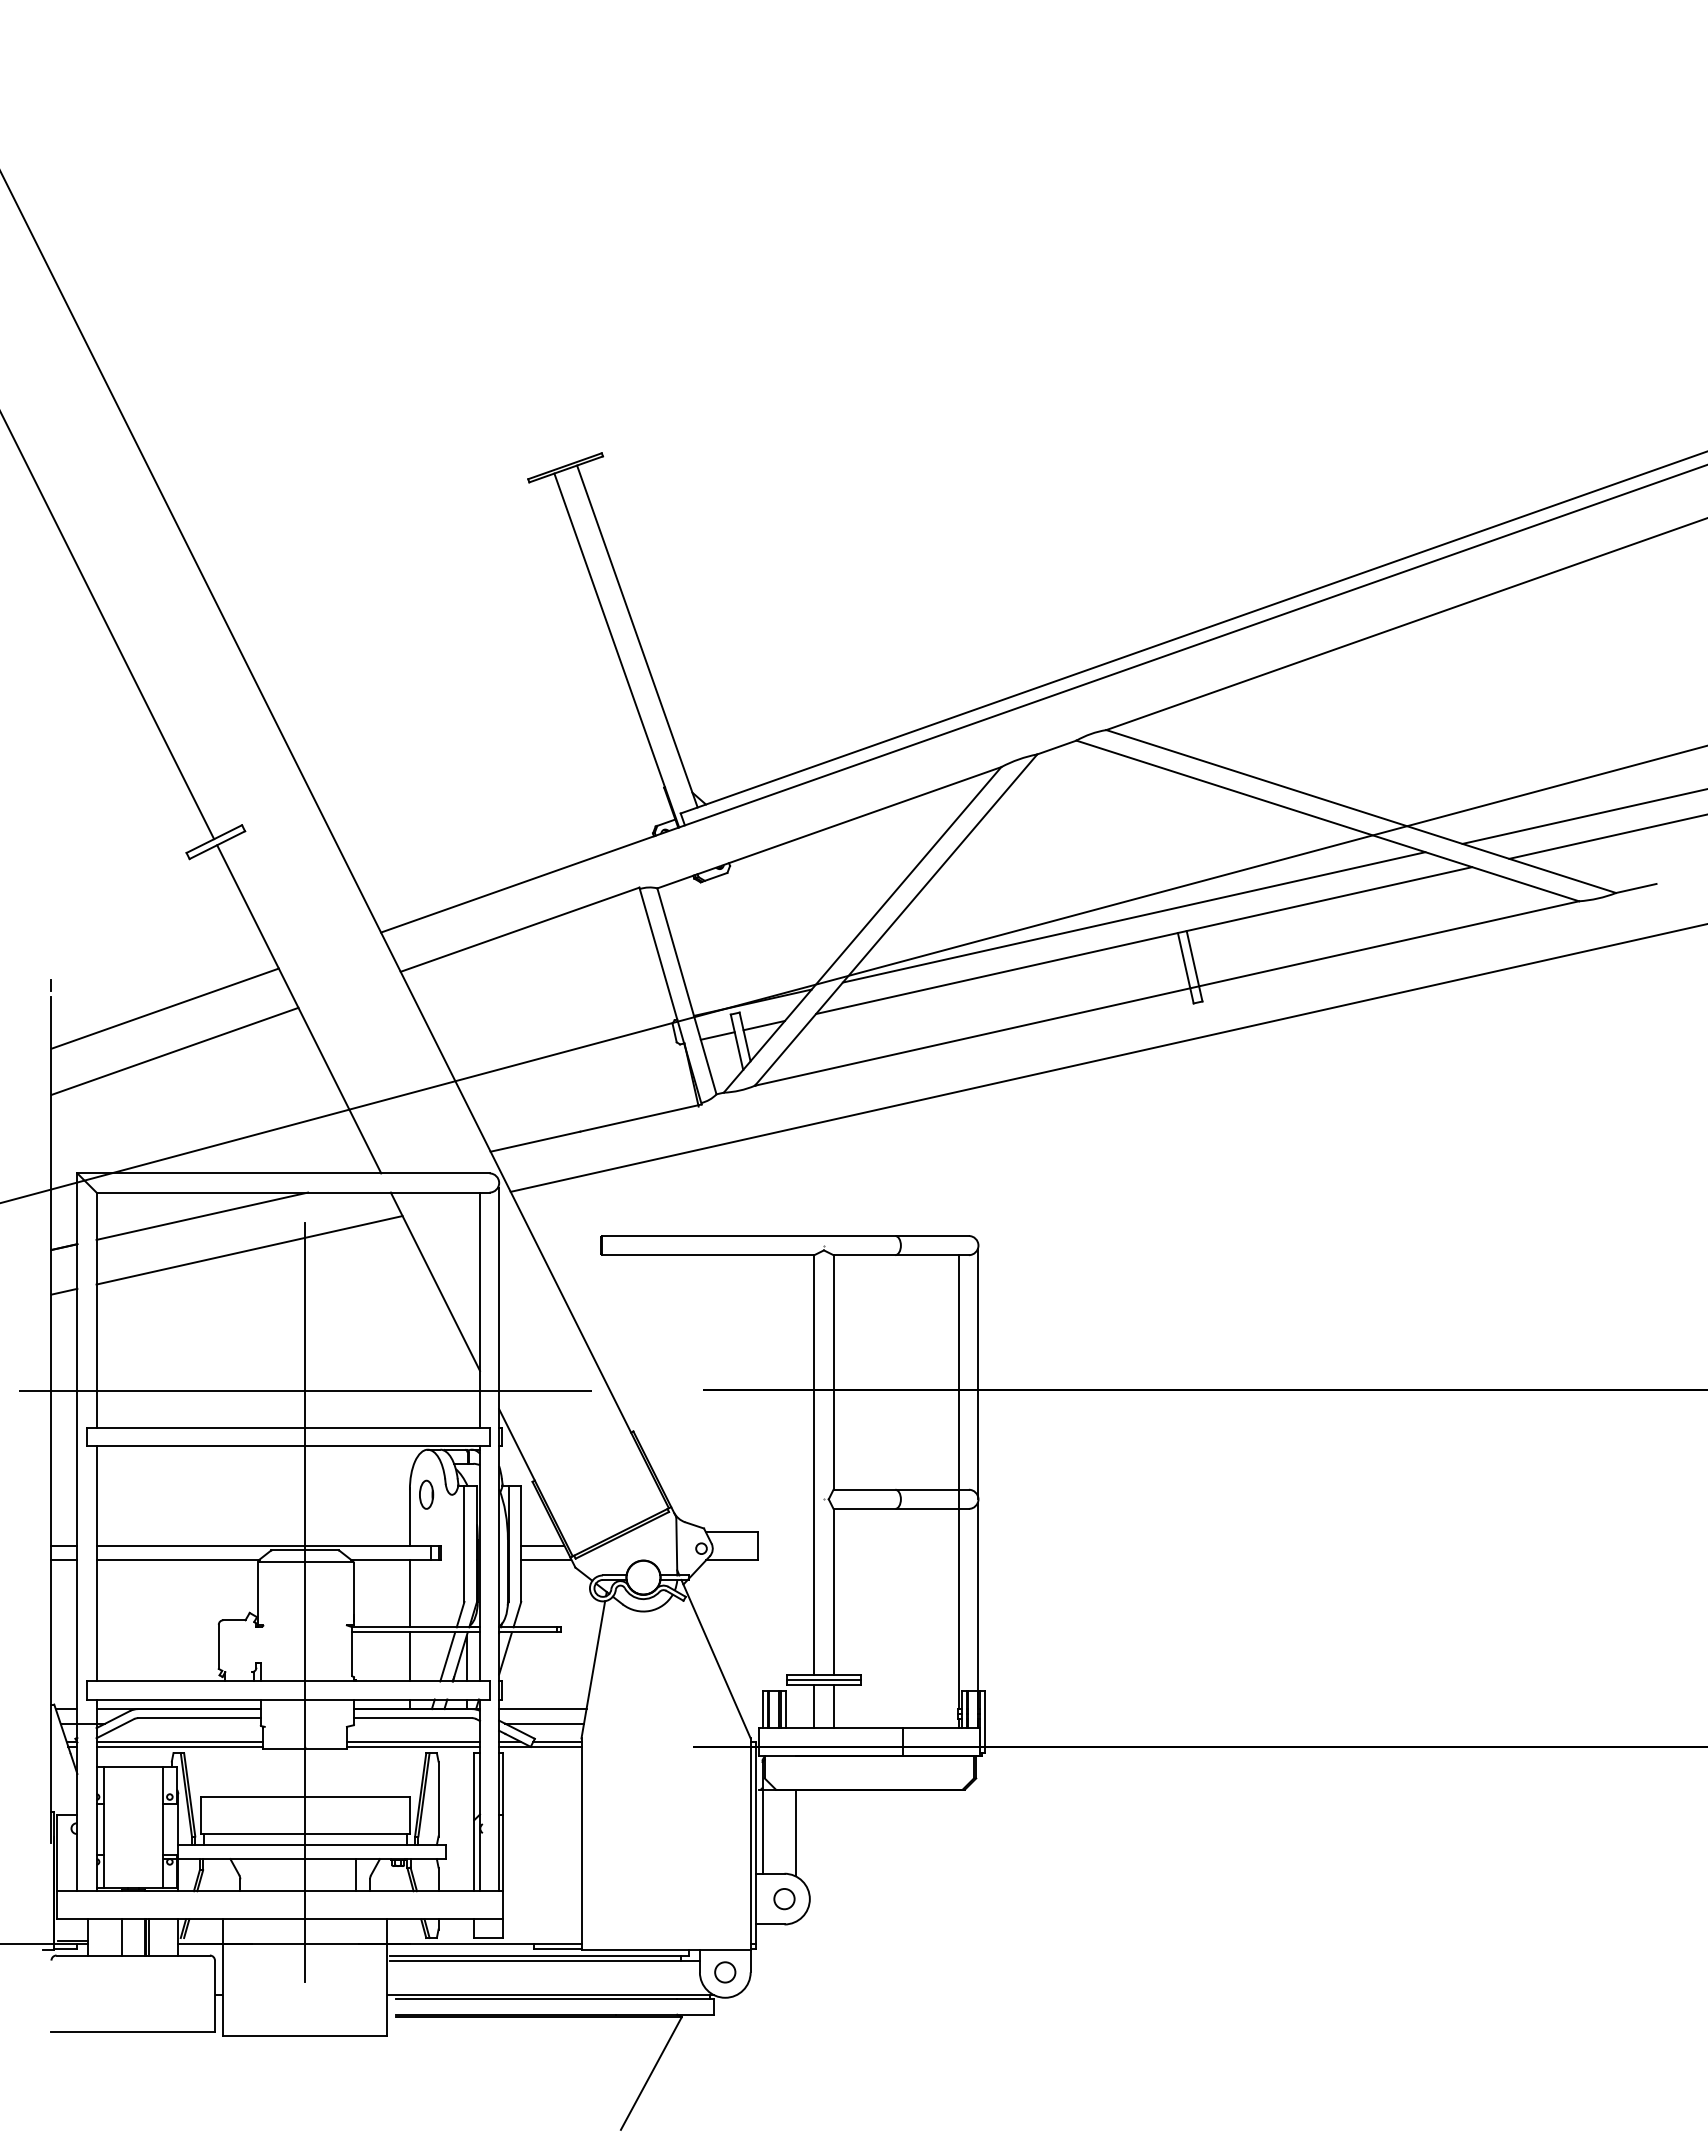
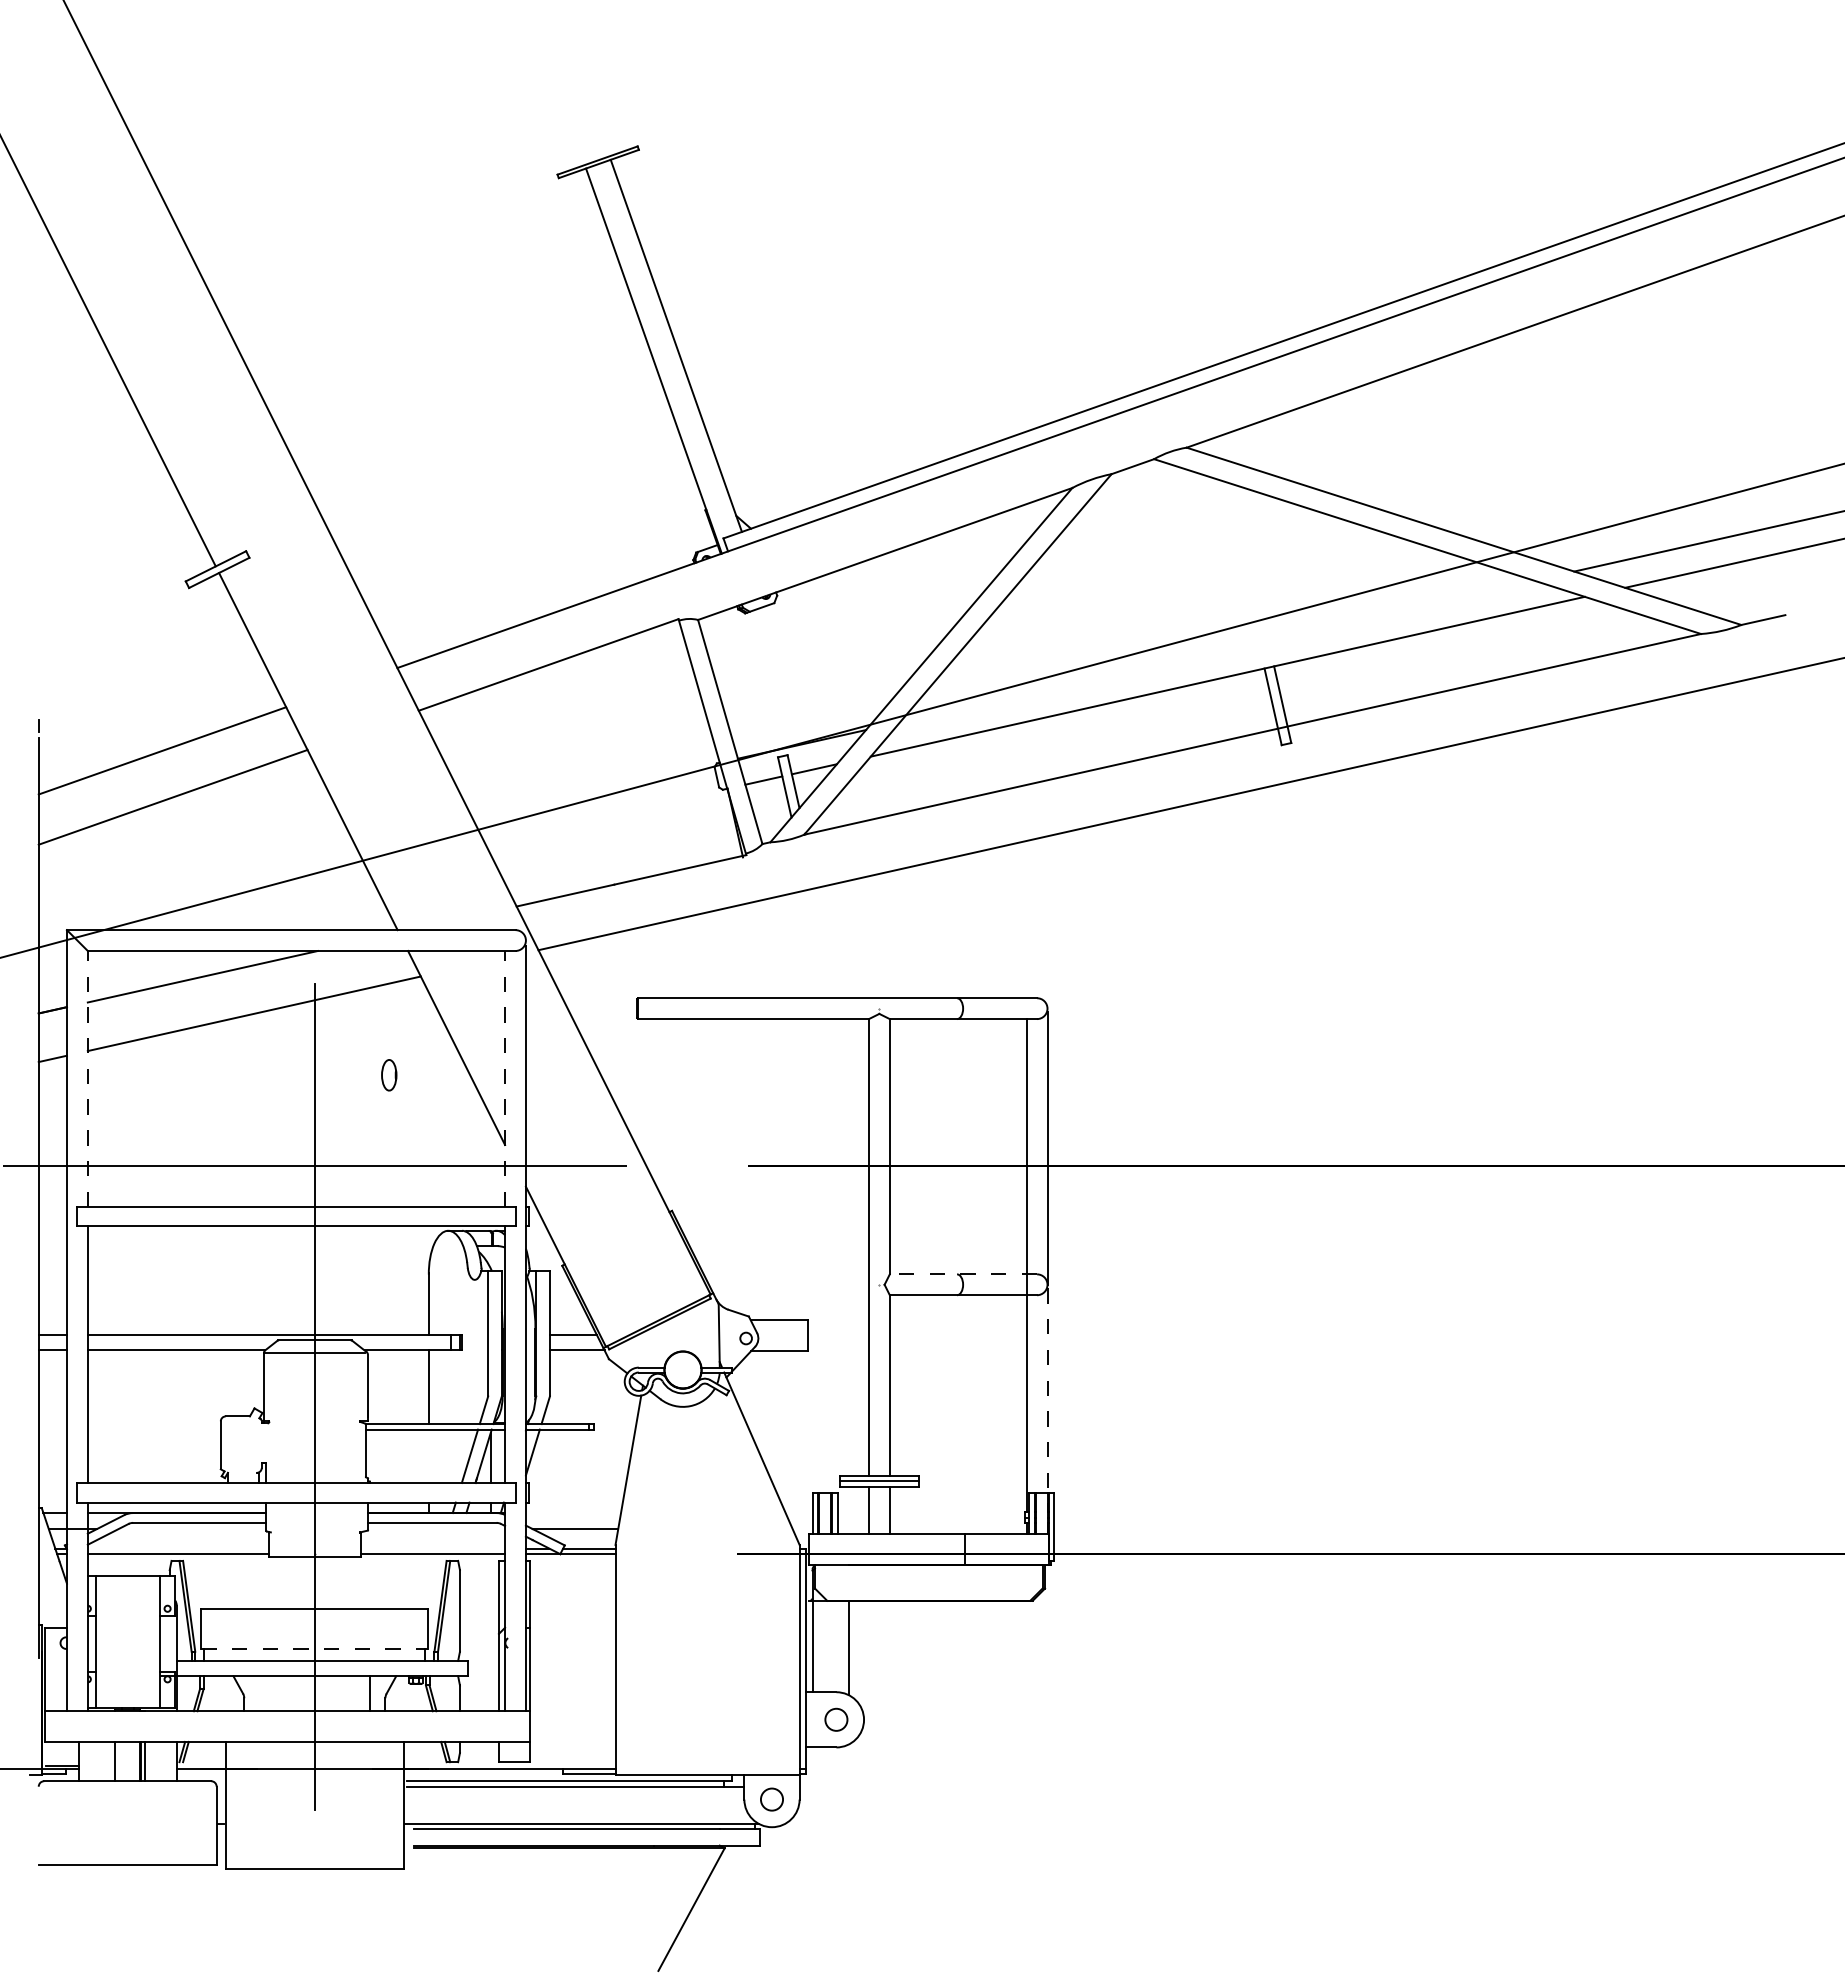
line: (1133, 917) -> (1216, 651), removed
line: (96, 1310) -> (87, 1079), solid -> dashed
line: (480, 1310) -> (505, 1079), solid -> dashed
line: (901, 1489) -> (963, 1274), solid -> dashed
part: (426, 1494) -> (389, 1074), moved
line: (978, 1605) -> (1047, 1400), solid -> dashed
line: (409, 1656) -> (428, 1455), removed
line: (542, 1709) -> (573, 1513), removed
line: (179, 1741) -> (178, 1548), removed
line: (413, 1741) -> (432, 1548), removed
line: (305, 1833) -> (315, 1648), solid -> dashed

